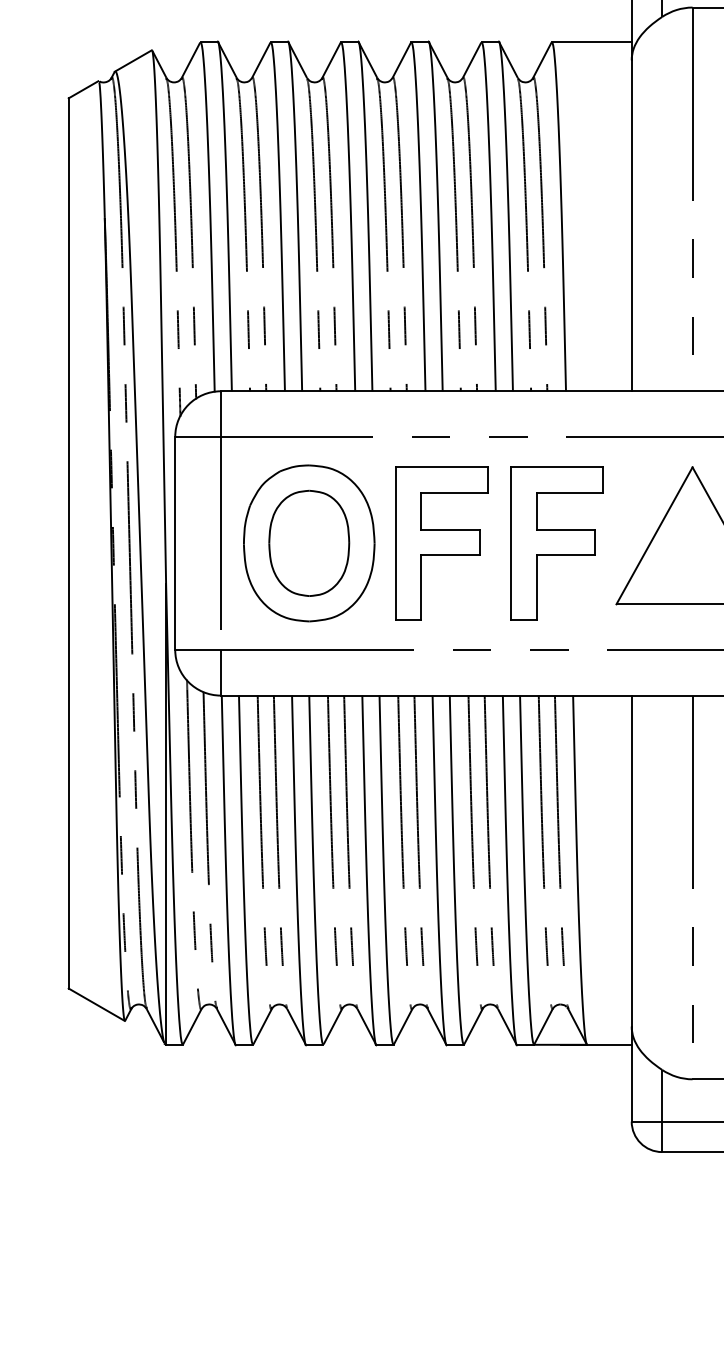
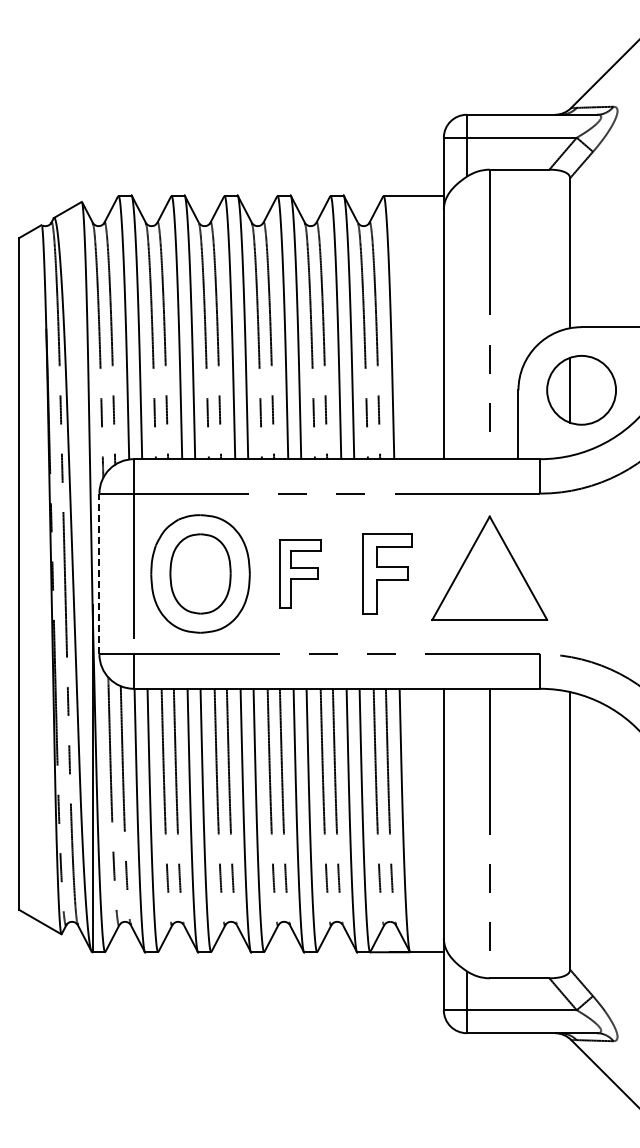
line: (175, 542) -> (99, 573), solid -> dashed
part: (441, 542) -> (300, 573), size x0.6
part: (557, 542) -> (387, 573), size x0.7

